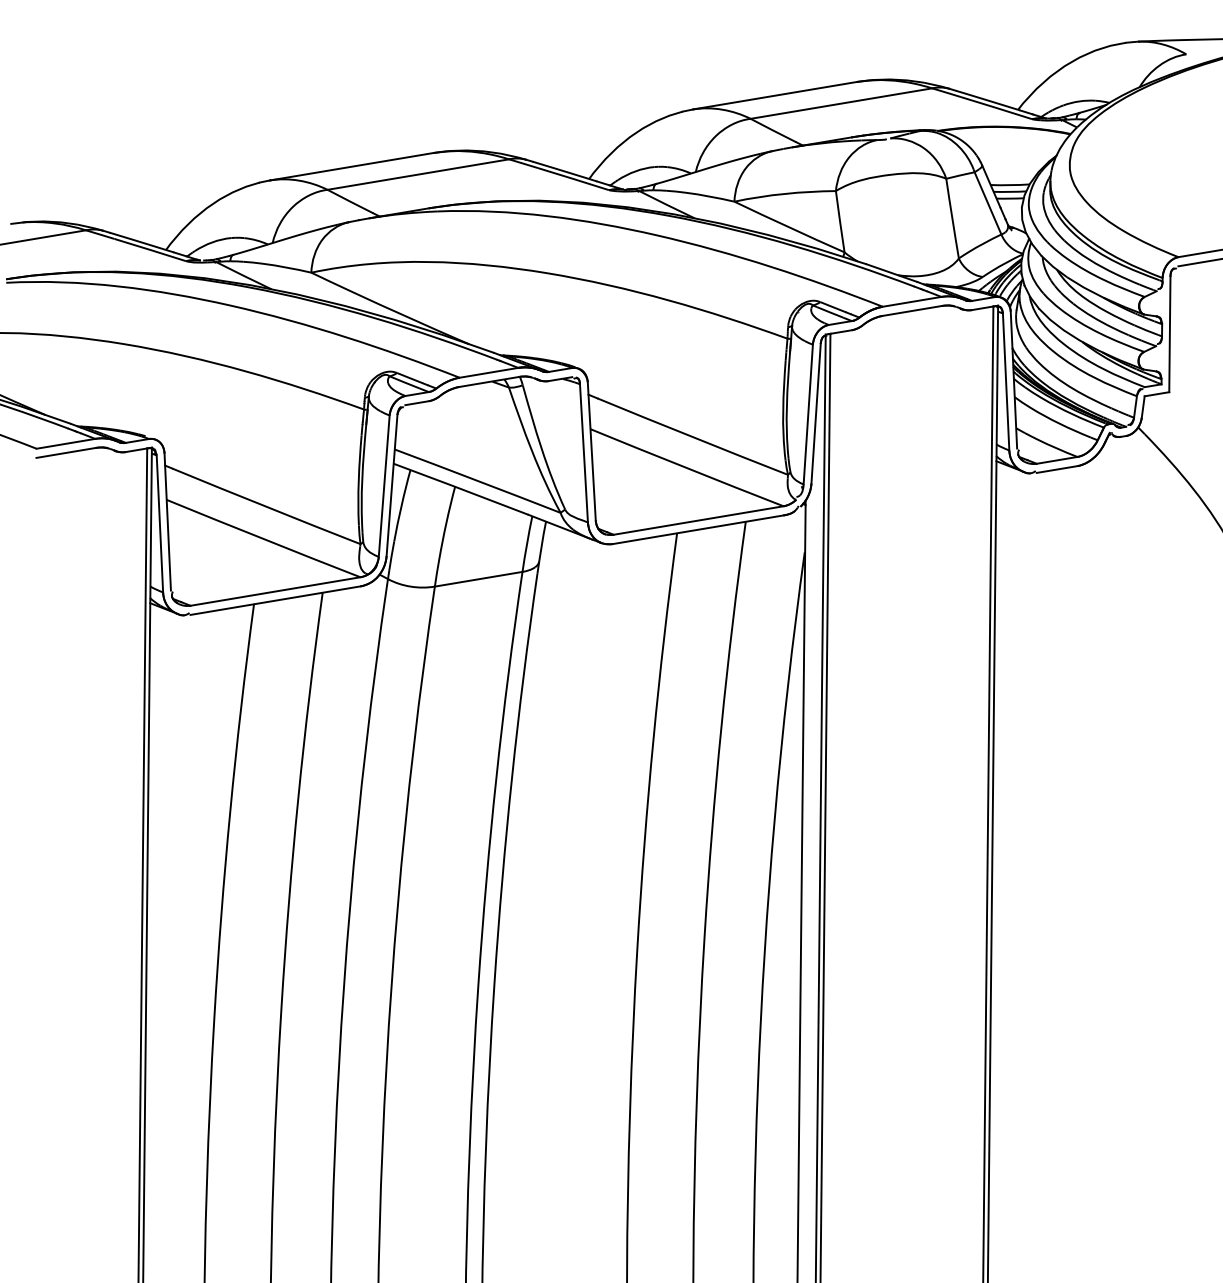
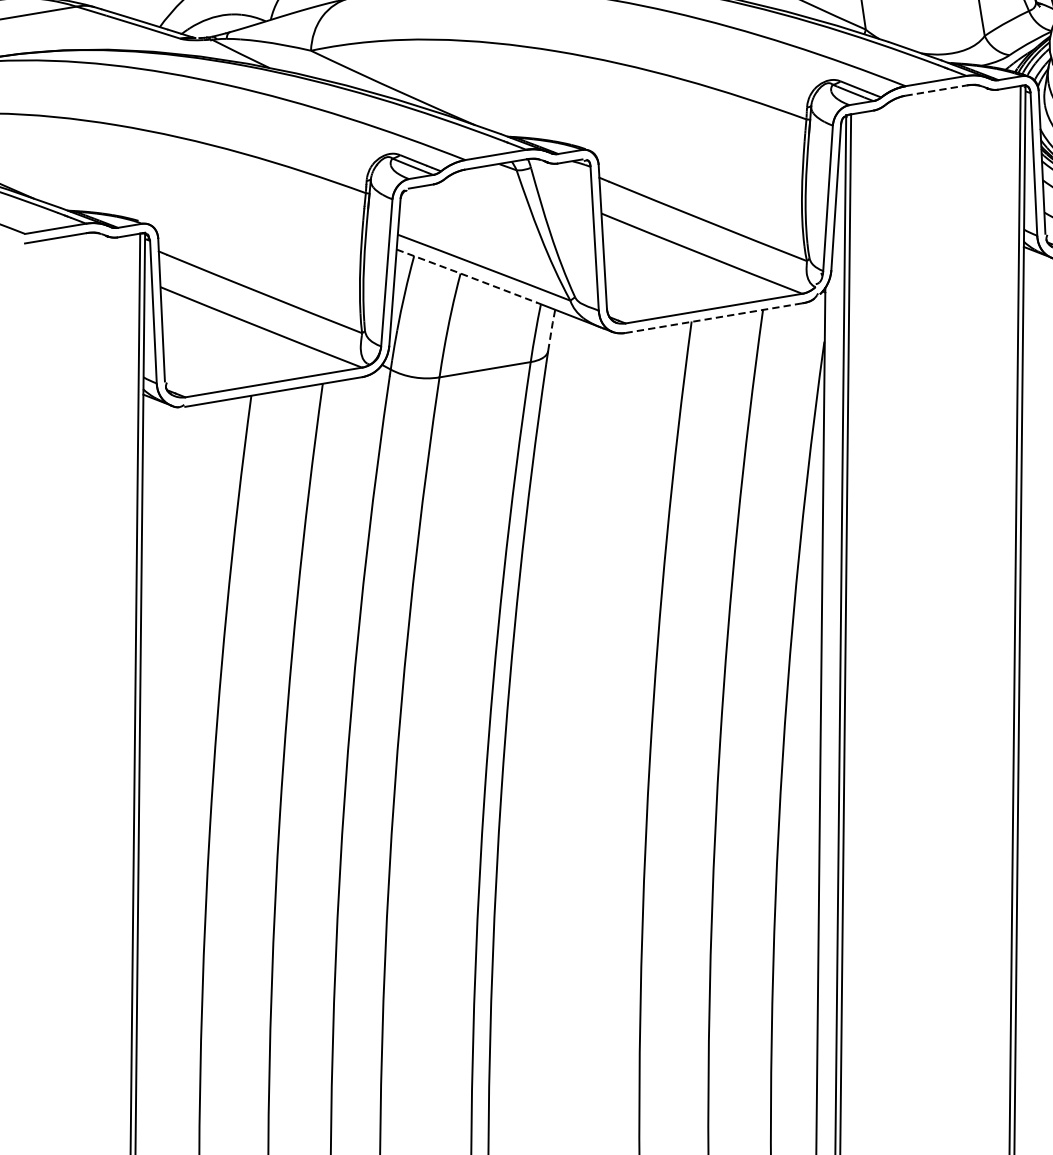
line: (912, 311) -> (936, 91), solid -> dashed
line: (461, 489) -> (467, 276), solid -> dashed
line: (699, 529) -> (714, 317), solid -> dashed
line: (542, 540) -> (551, 329), solid -> dashed

